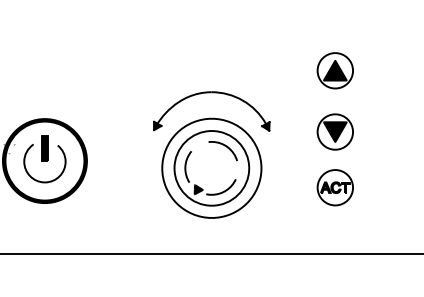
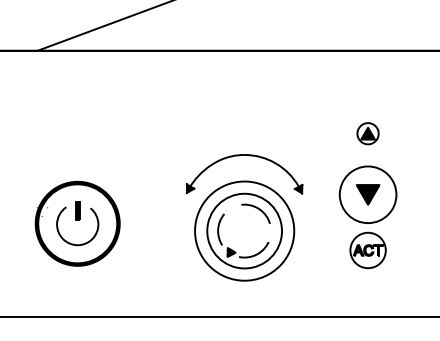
part: (334, 70) -> (367, 133), size x0.6
circle: (334, 131) -> (367, 194), size x1.6
part: (44, 147) -> (77, 210), size x0.7

